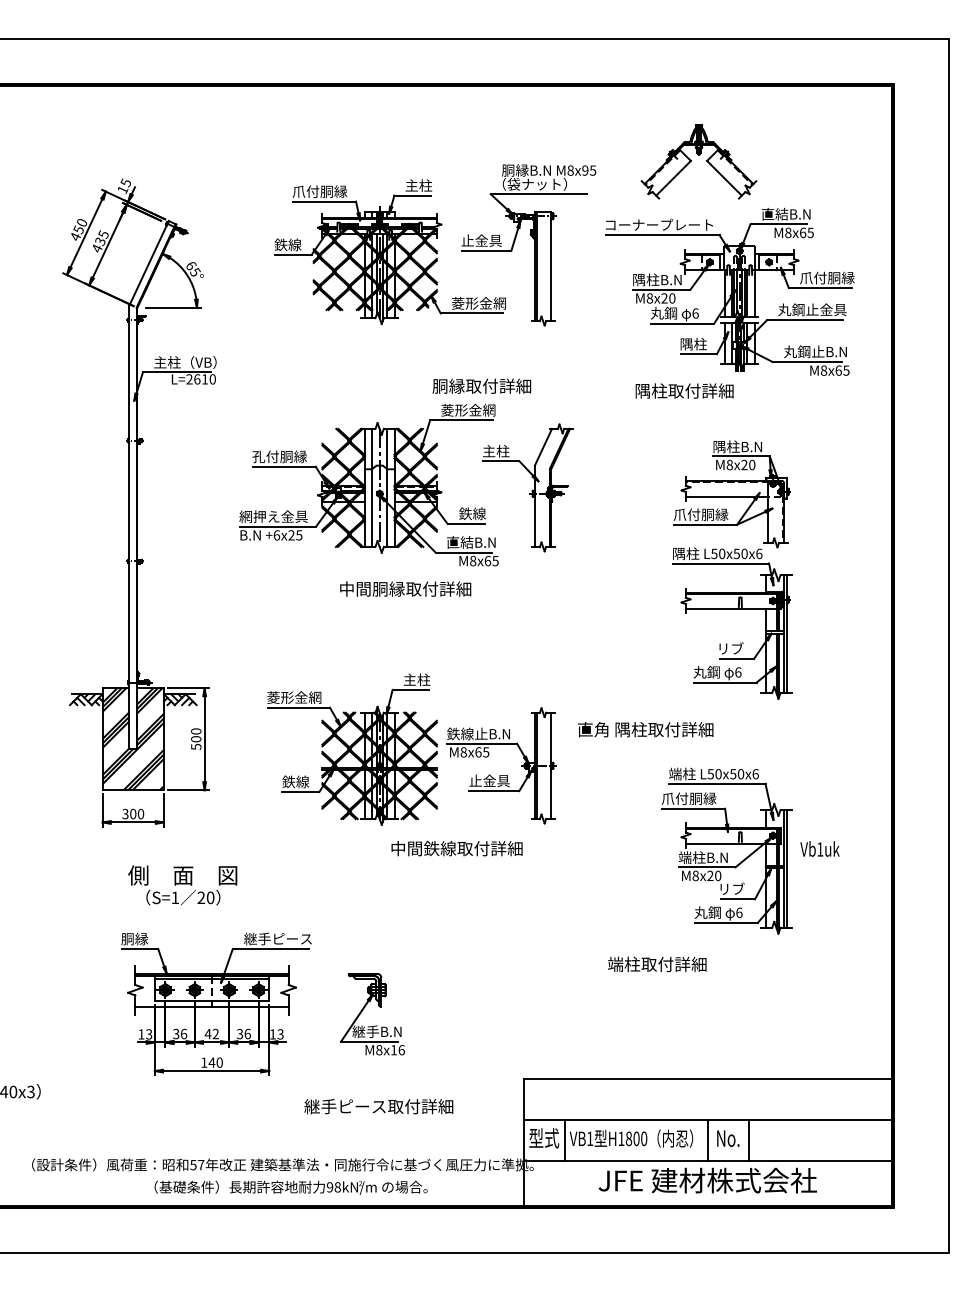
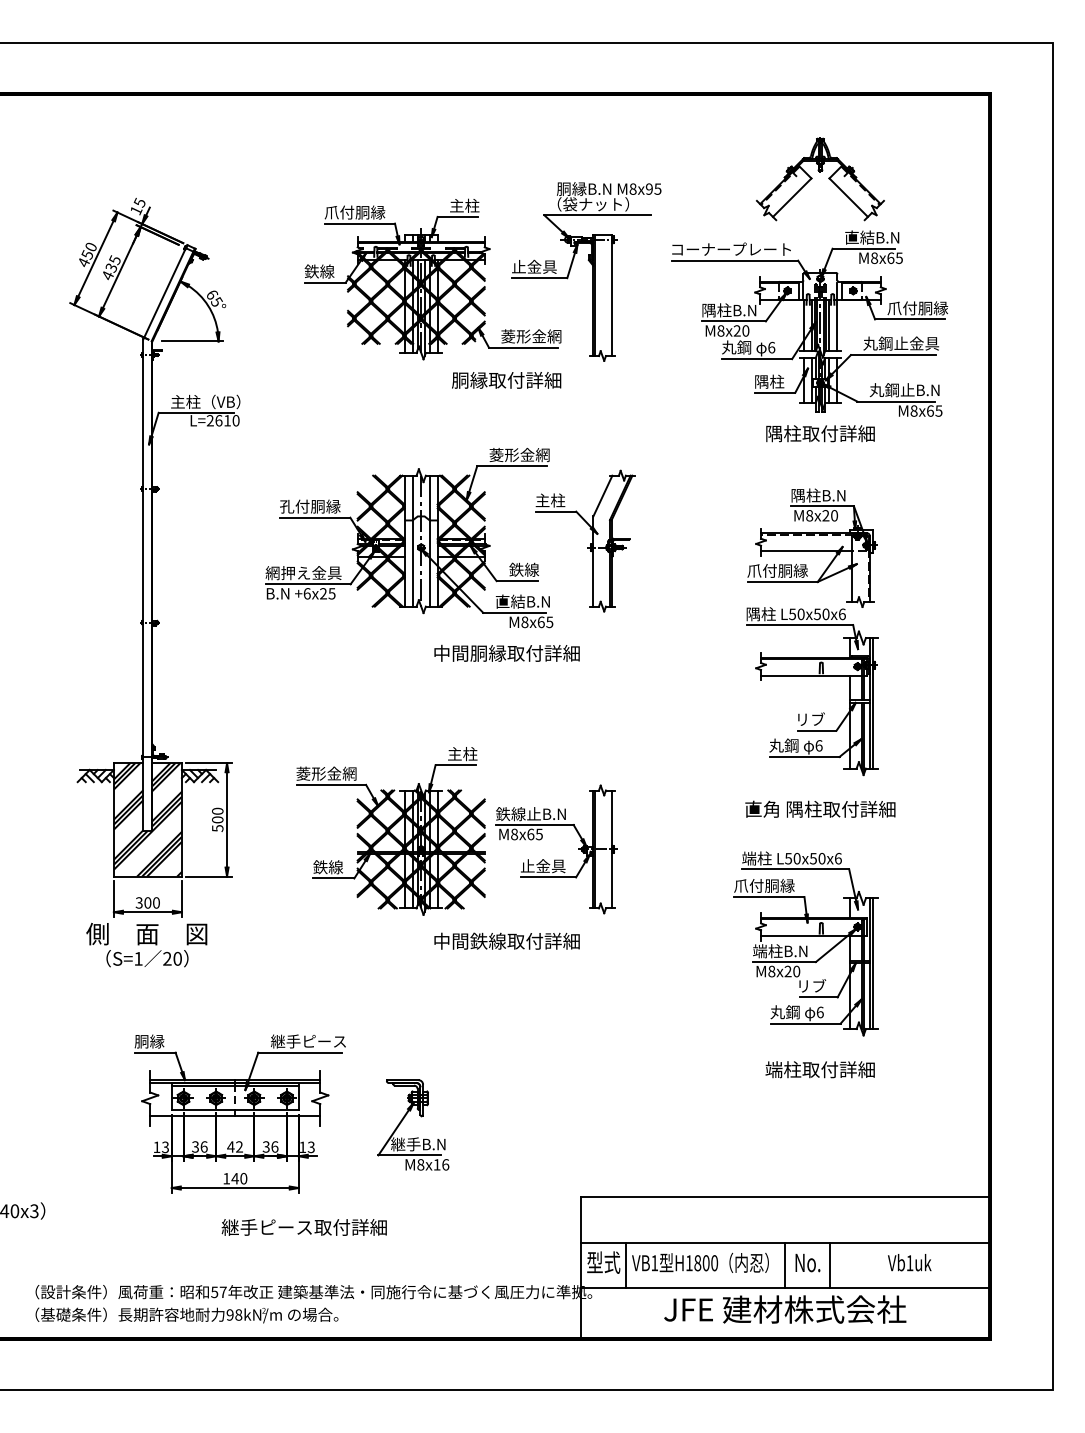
part: (699, 155) -> (820, 172), moved
text: (481, 386) -> (506, 380), moved
text: (684, 390) -> (820, 433), moved
text: (405, 588) -> (506, 652), moved
text: (645, 728) -> (820, 808), moved
text: (819, 848) -> (909, 1262), moved
text: (182, 885) -> (146, 945), moved
text: (656, 964) -> (819, 1069), moved
text: (378, 1106) -> (303, 1227), moved
text: (290, 1187) -> (186, 1315), moved

